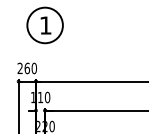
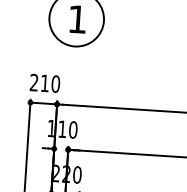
text: (27, 68) -> (45, 83), 260 -> 210

